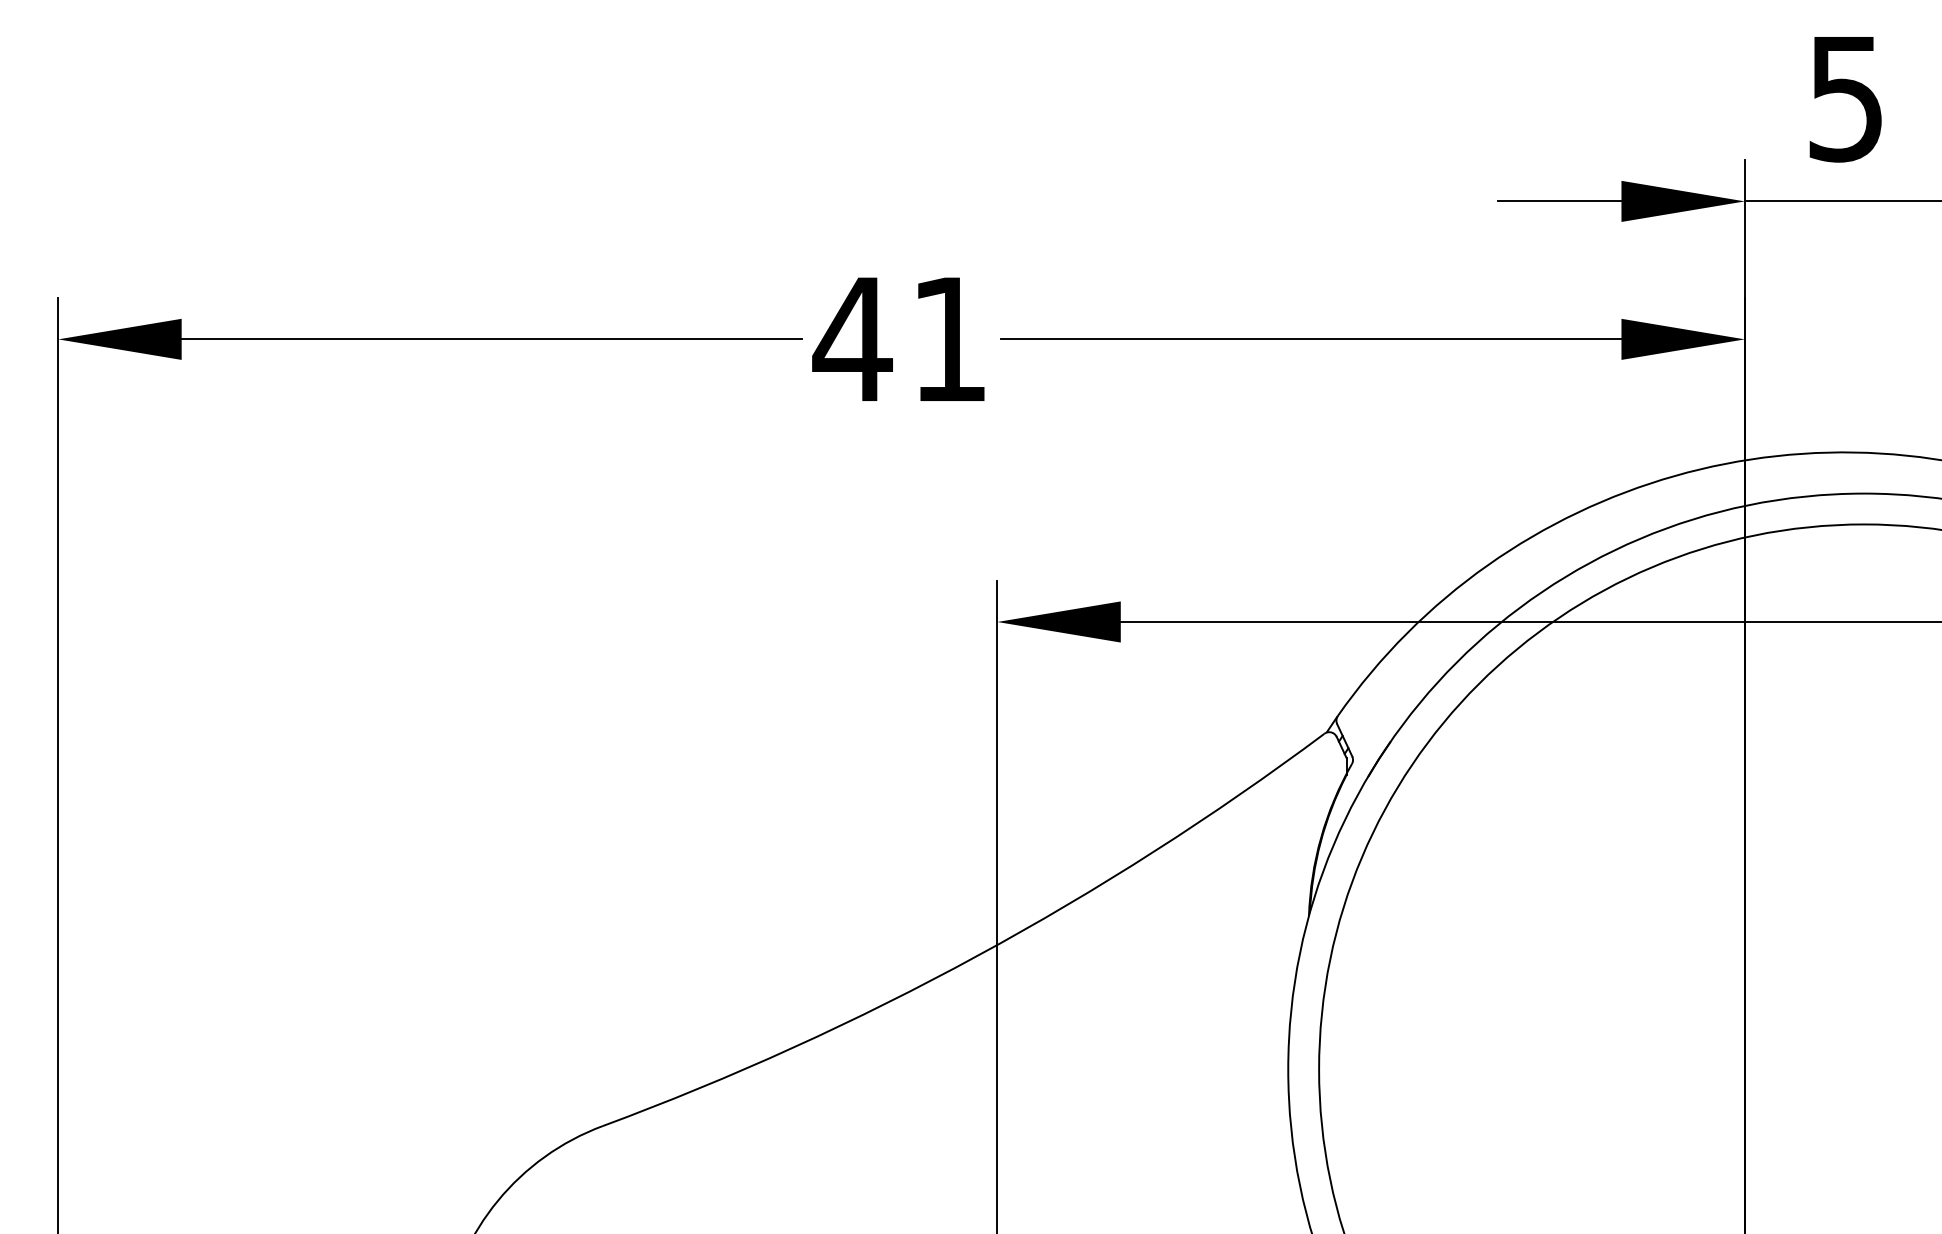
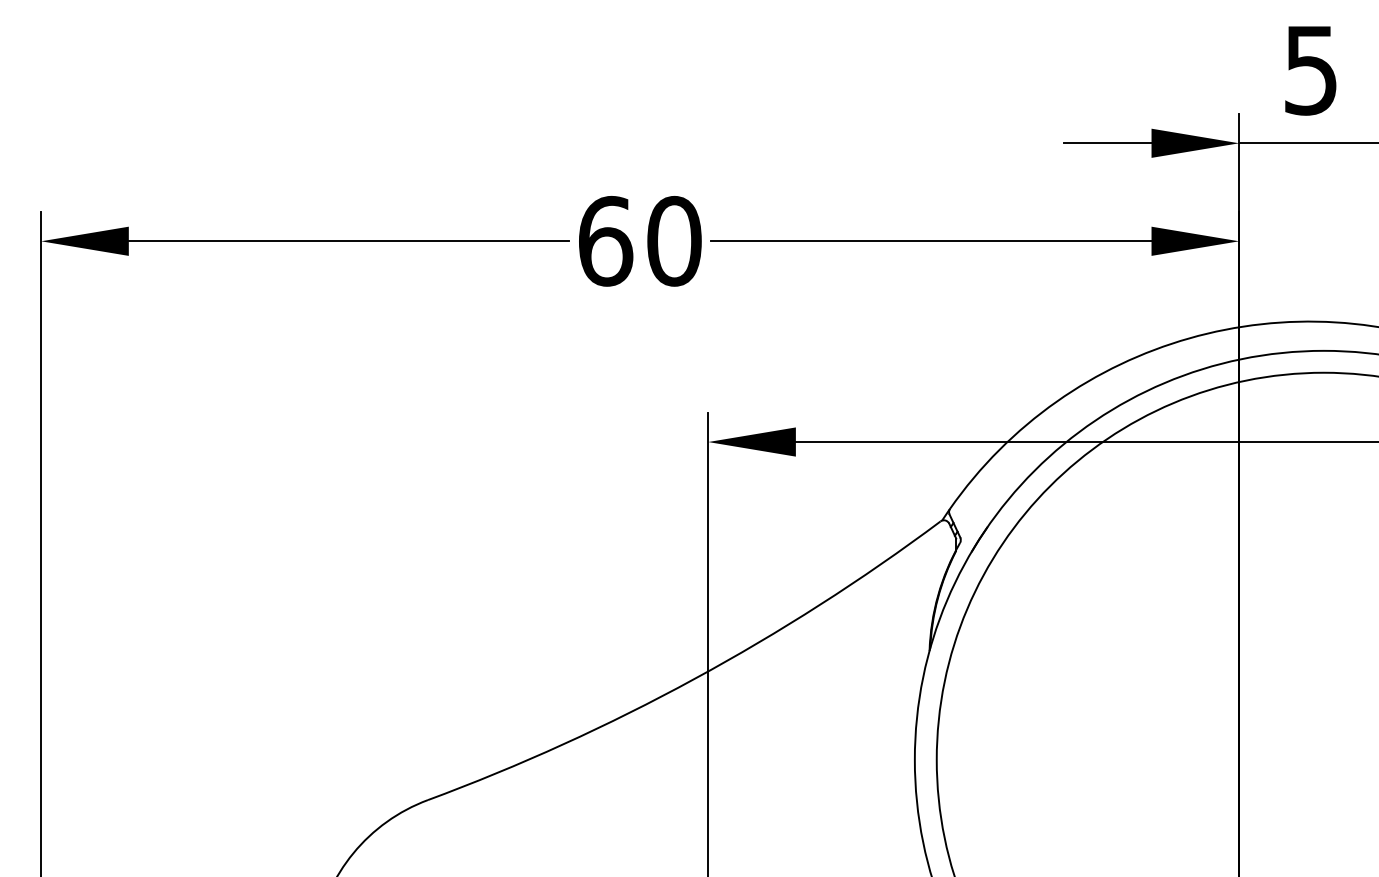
text: (900, 339) -> (639, 241), 41 -> 60

